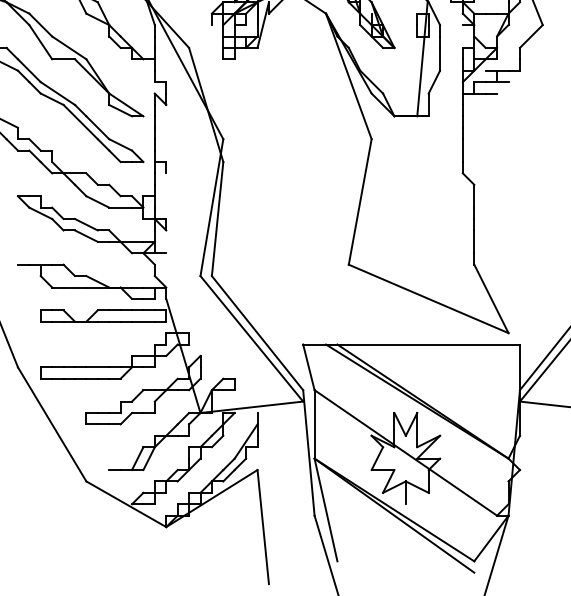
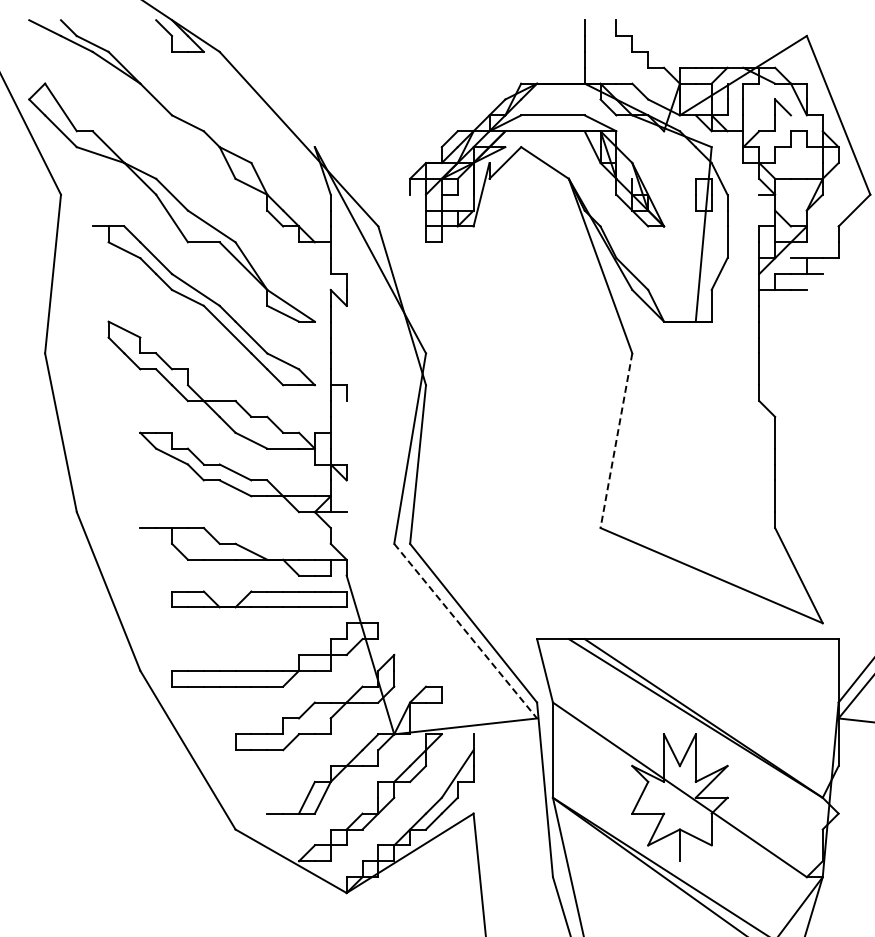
line: (360, 201) -> (616, 440), solid -> dashed
line: (251, 339) -> (465, 631), solid -> dashed

